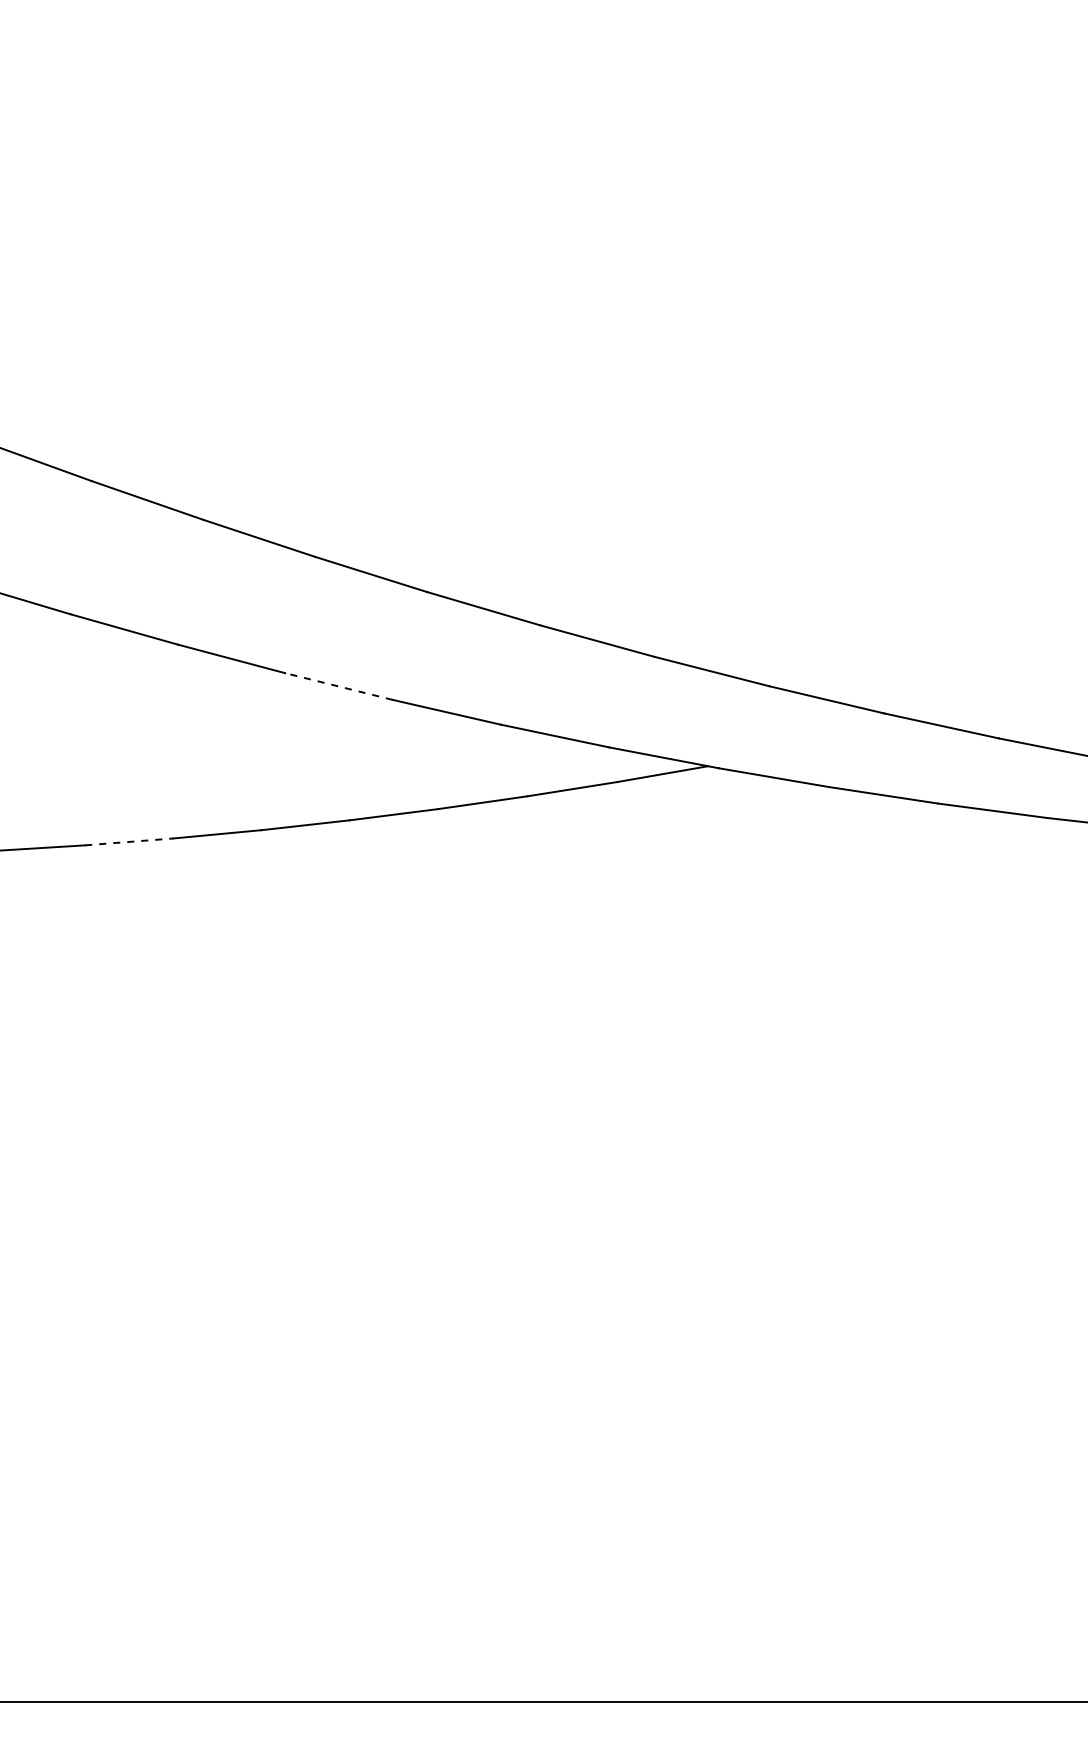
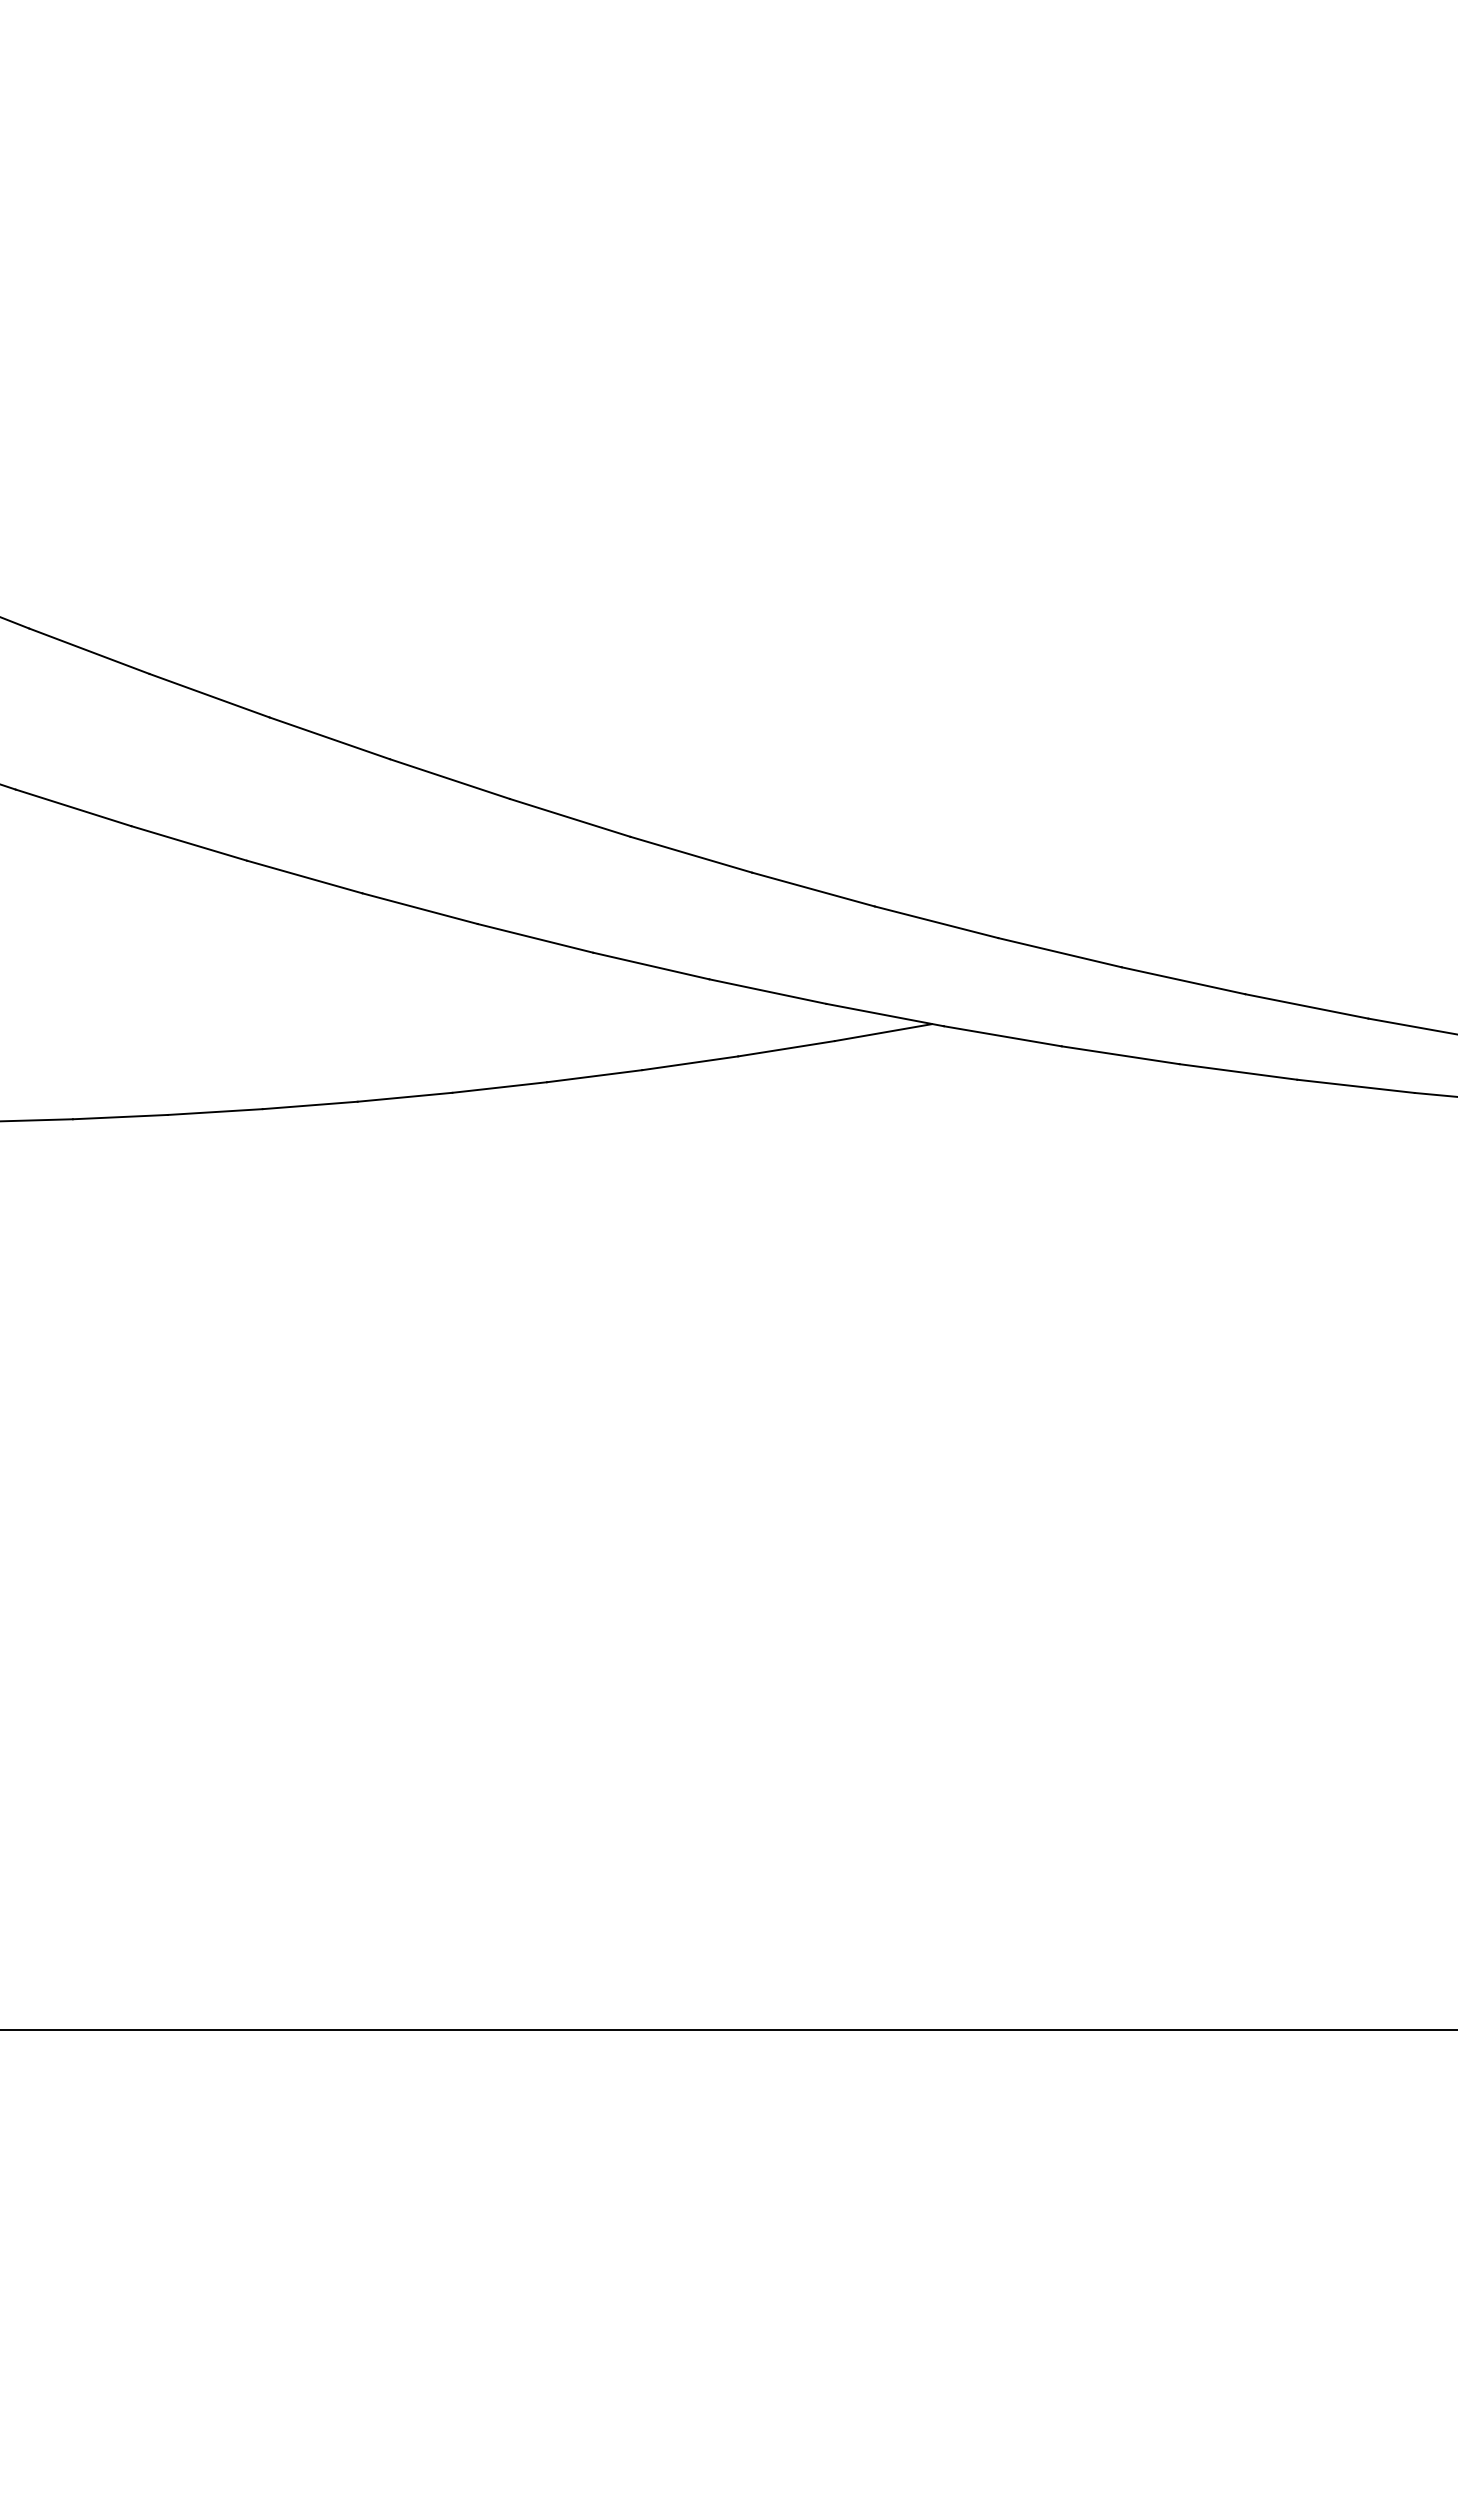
line: (338, 686) -> (535, 938), dashed -> solid
line: (129, 841) -> (310, 1105), dashed -> solid

